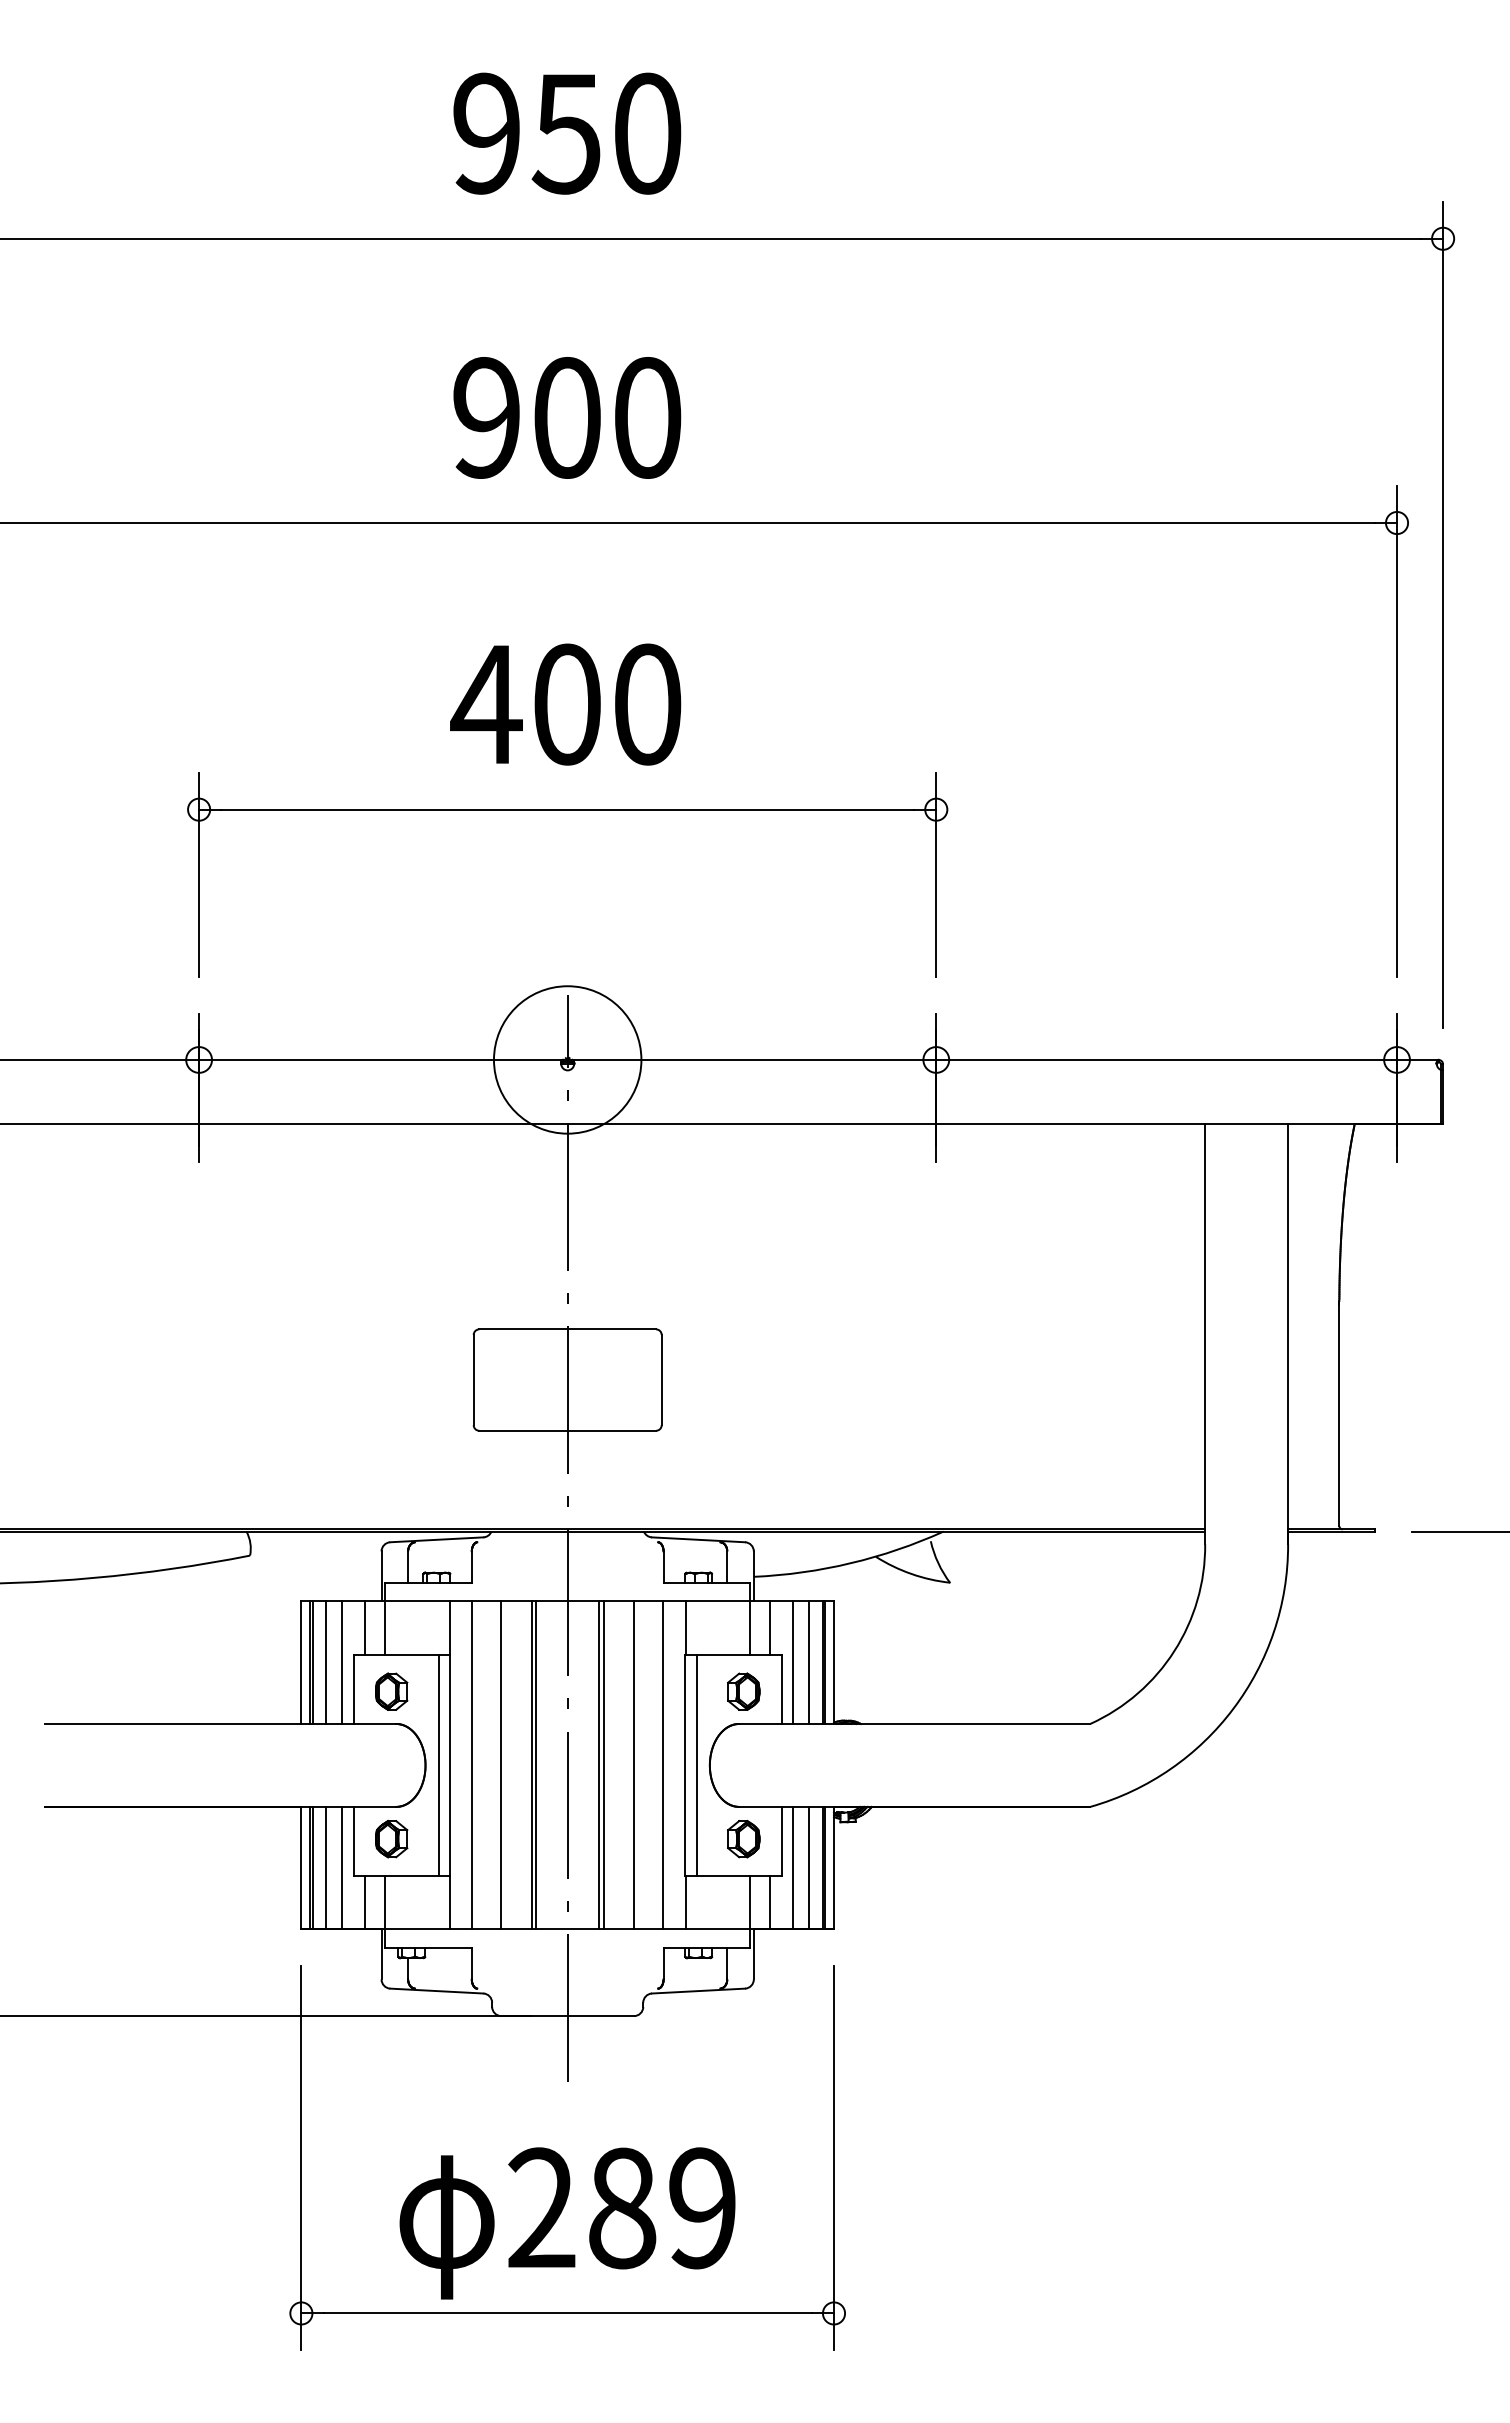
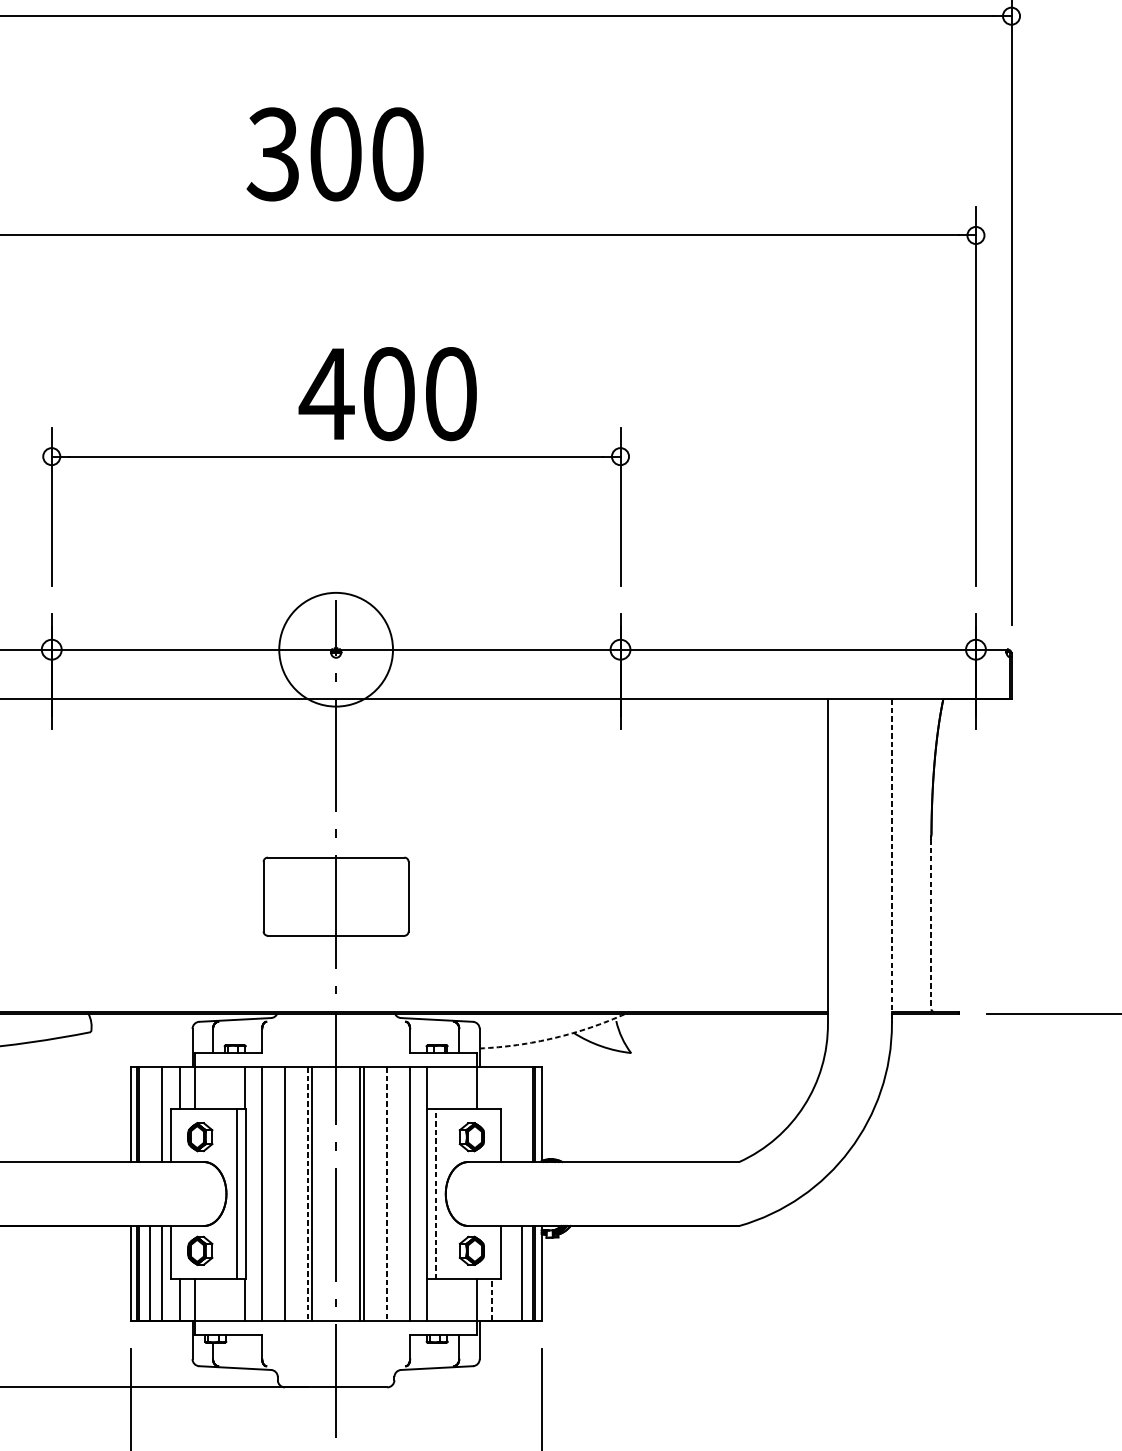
text: (485, 417) -> (272, 154), 900 -> 300
text: (565, 704) -> (387, 394), moved
line: (1288, 1334) -> (892, 861), solid -> dashed
line: (1339, 1416) -> (931, 924), solid -> dashed
arc: (850, 1563) -> (554, 1038), solid -> dashed
line: (770, 1627) -> (492, 1087), removed
line: (326, 1662) -> (150, 1114), removed
line: (793, 1662) -> (510, 1114), removed
line: (809, 1662) -> (522, 1114), removed
line: (531, 1765) -> (308, 1194), solid -> dashed
line: (634, 1765) -> (387, 1194), solid -> dashed
line: (696, 1765) -> (435, 1194), solid -> dashed
line: (793, 1867) -> (510, 1272), removed
line: (770, 1902) -> (492, 1299), solid -> dashed

